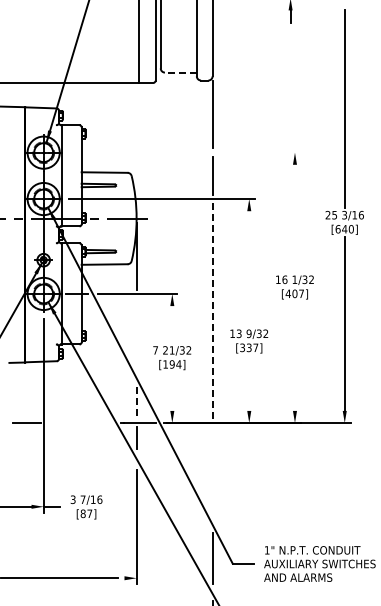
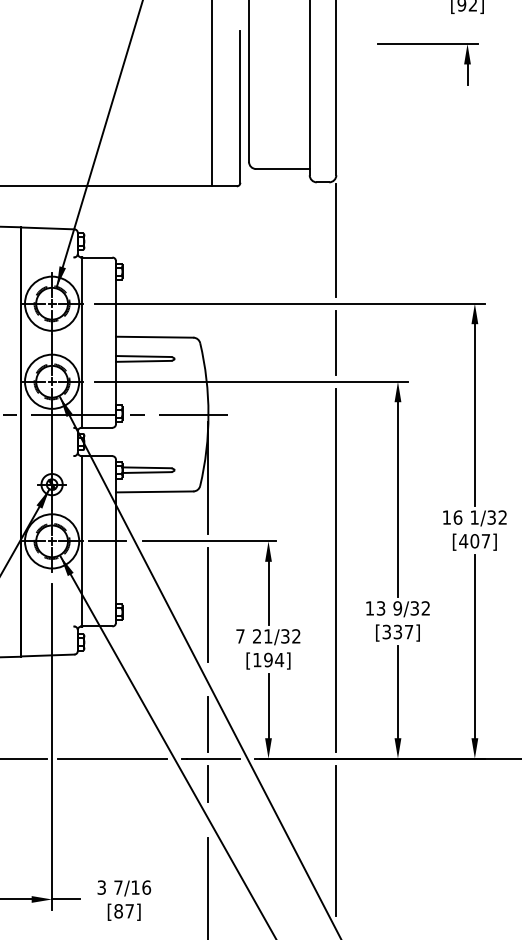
line: (180, 72) -> (282, 168), dashed -> solid
line: (185, 152) -> (290, 303), added
line: (294, 218) -> (474, 414), added
line: (249, 269) -> (398, 500), added
line: (212, 311) -> (336, 570), dashed -> solid
line: (172, 324) -> (268, 592), added
line: (136, 331) -> (208, 604), added
line: (294, 355) -> (474, 644), added
line: (249, 382) -> (398, 690), added
line: (172, 391) -> (268, 705), added
line: (136, 403) -> (208, 725), dashed -> solid
line: (79, 423) -> (112, 759), added
line: (212, 471) -> (336, 840), added

